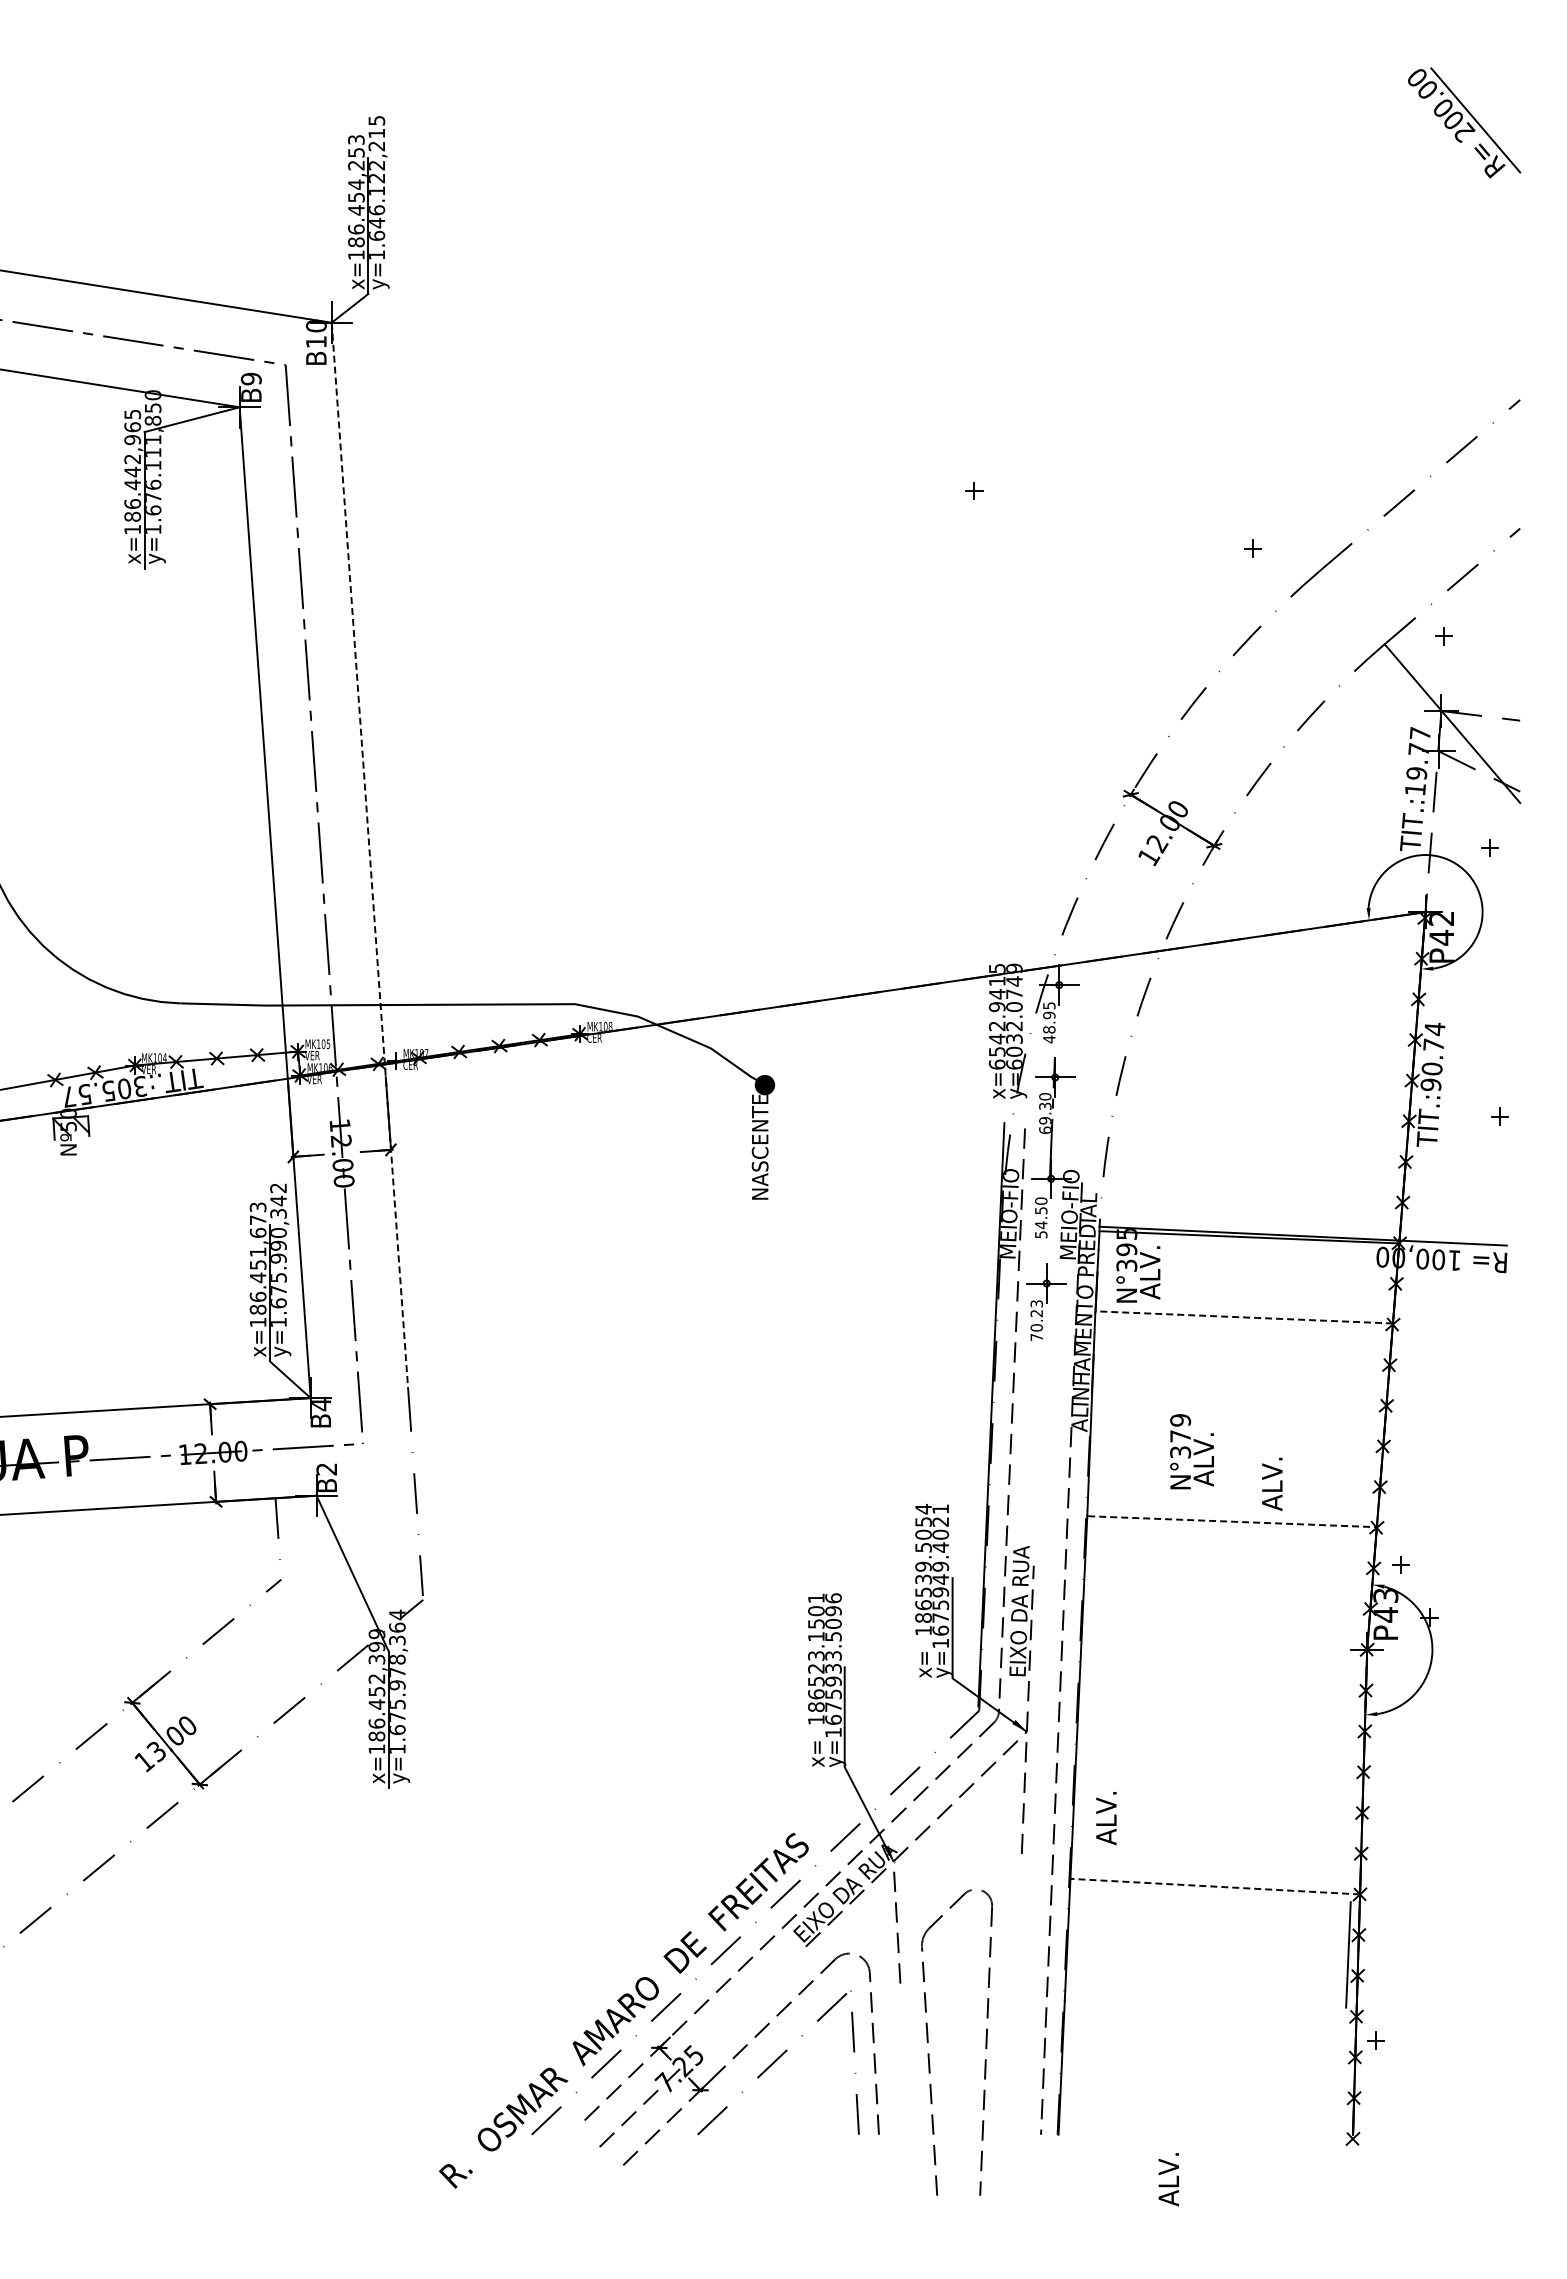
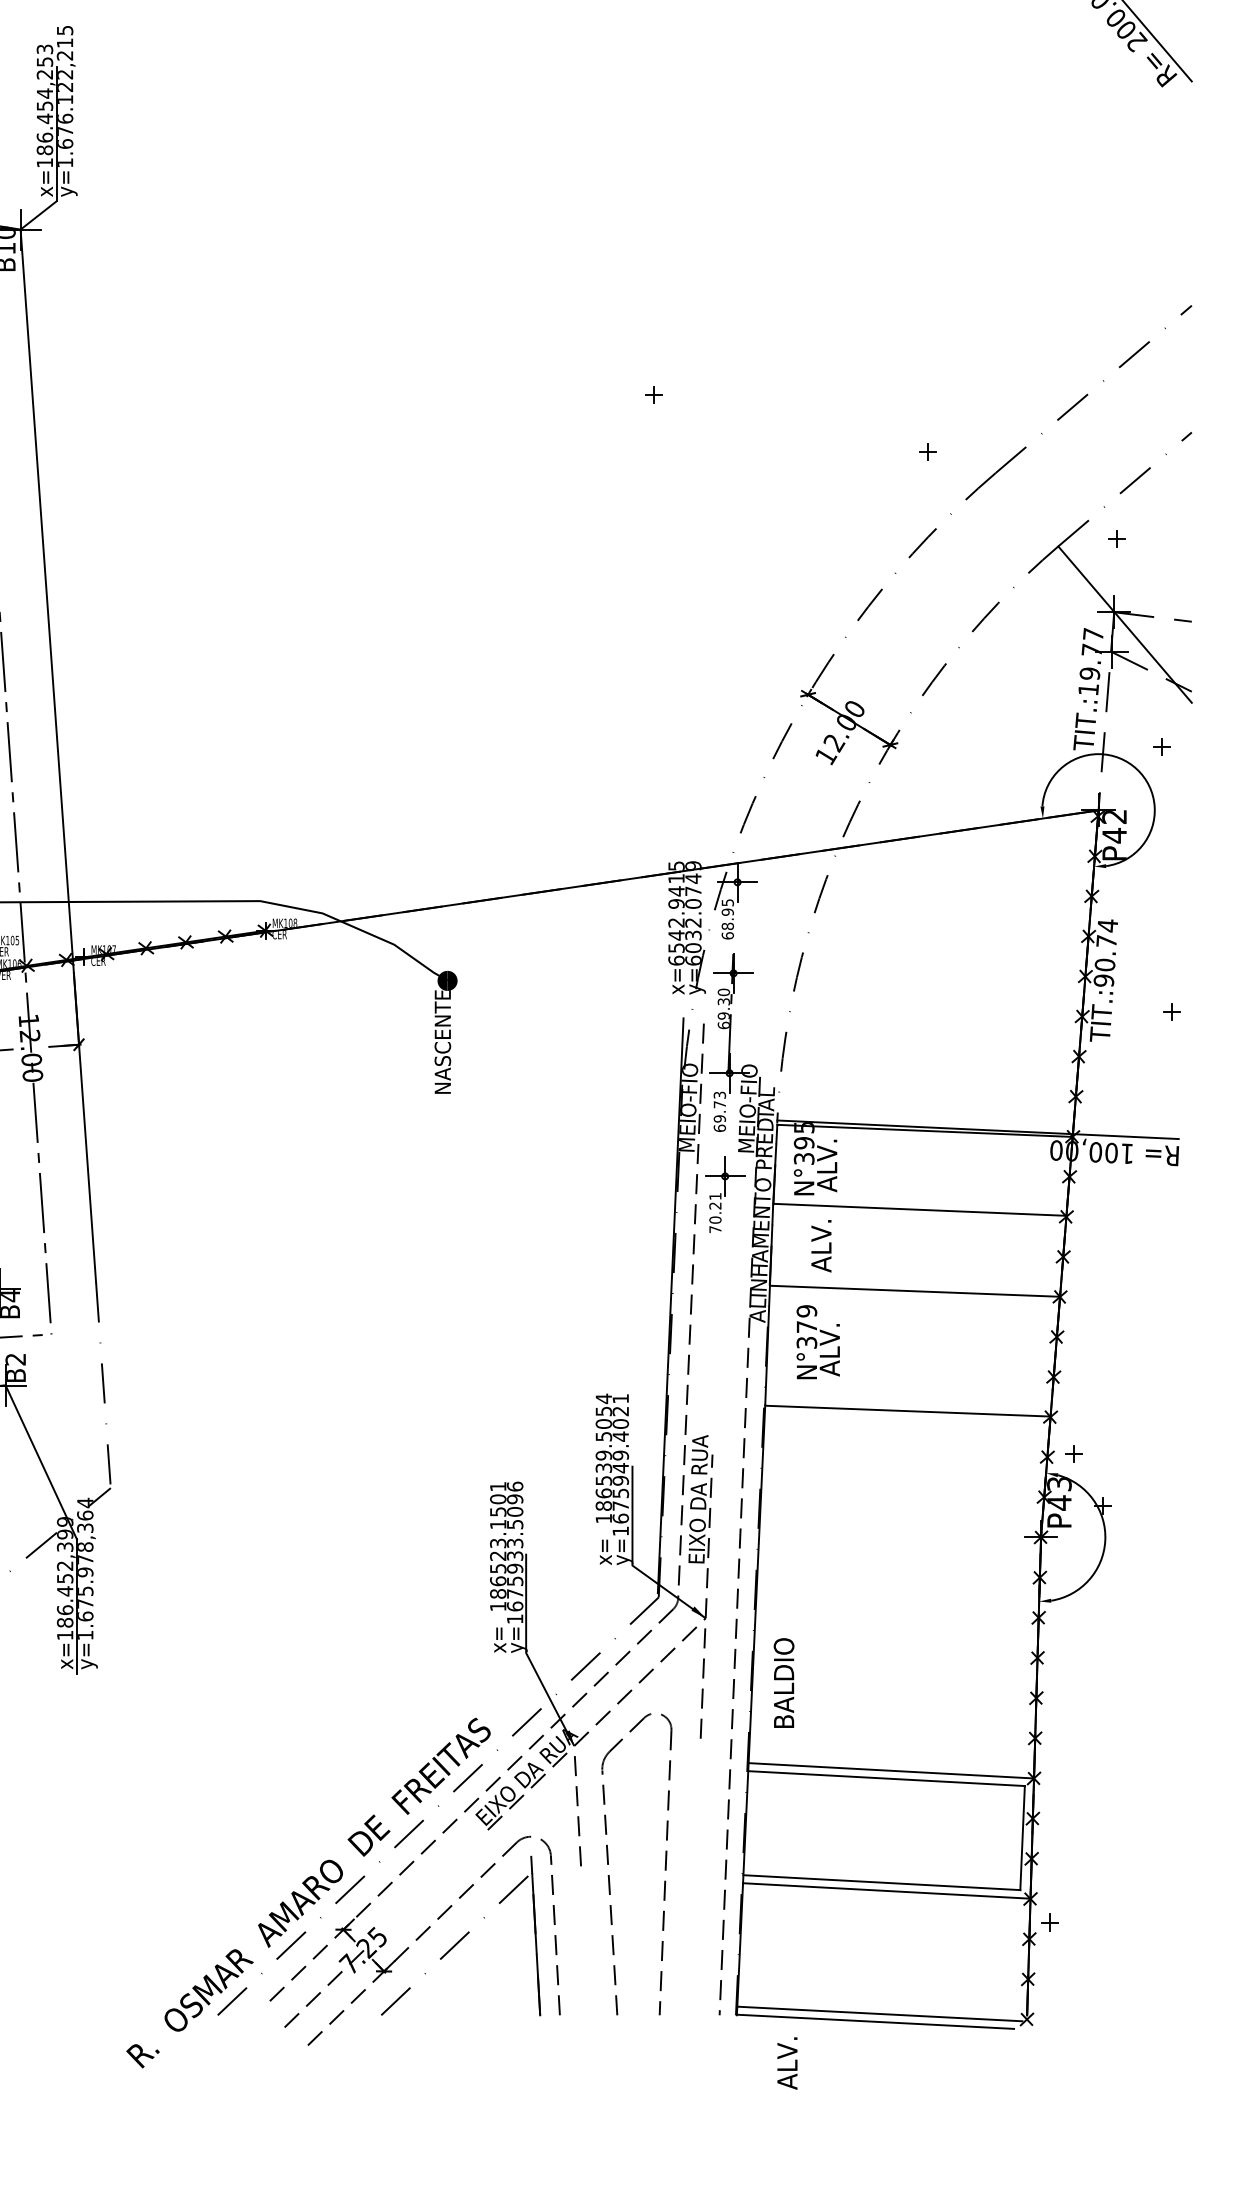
text: (376, 222) -> (64, 130), y=1.646.122,215 -> y=1.676.122,215
line: (370, 856) -> (58, 755), dashed -> solid
text: (1049, 1039) -> (727, 935), 48.95 -> 68.95
text: (1041, 1217) -> (720, 1111), 54.50 -> 69.73
text: (1036, 1303) -> (715, 1196), 70.23 -> 70.21
line: (1244, 1317) -> (920, 1209), dashed -> solid
line: (1239, 1399) -> (915, 1290), added
text: (1191, 1451) -> (817, 1341), moved
text: (1272, 1483) -> (821, 1245), moved
line: (1233, 1521) -> (909, 1410), dashed -> solid
text: (1105, 1798) -> (783, 1683), ALV. -> BALDIO
line: (1214, 1886) -> (890, 1770), dashed -> solid
line: (1210, 1894) -> (886, 1778), added
line: (1205, 1999) -> (881, 1882), added
line: (1210, 2008) -> (886, 1890), added
part: (928, 2042) -> (608, 1864), moved
line: (853, 2053) -> (534, 1935), added
line: (1203, 2133) -> (879, 2014), added
line: (1198, 2141) -> (874, 2021), added
text: (1168, 2179) -> (787, 2063), moved

